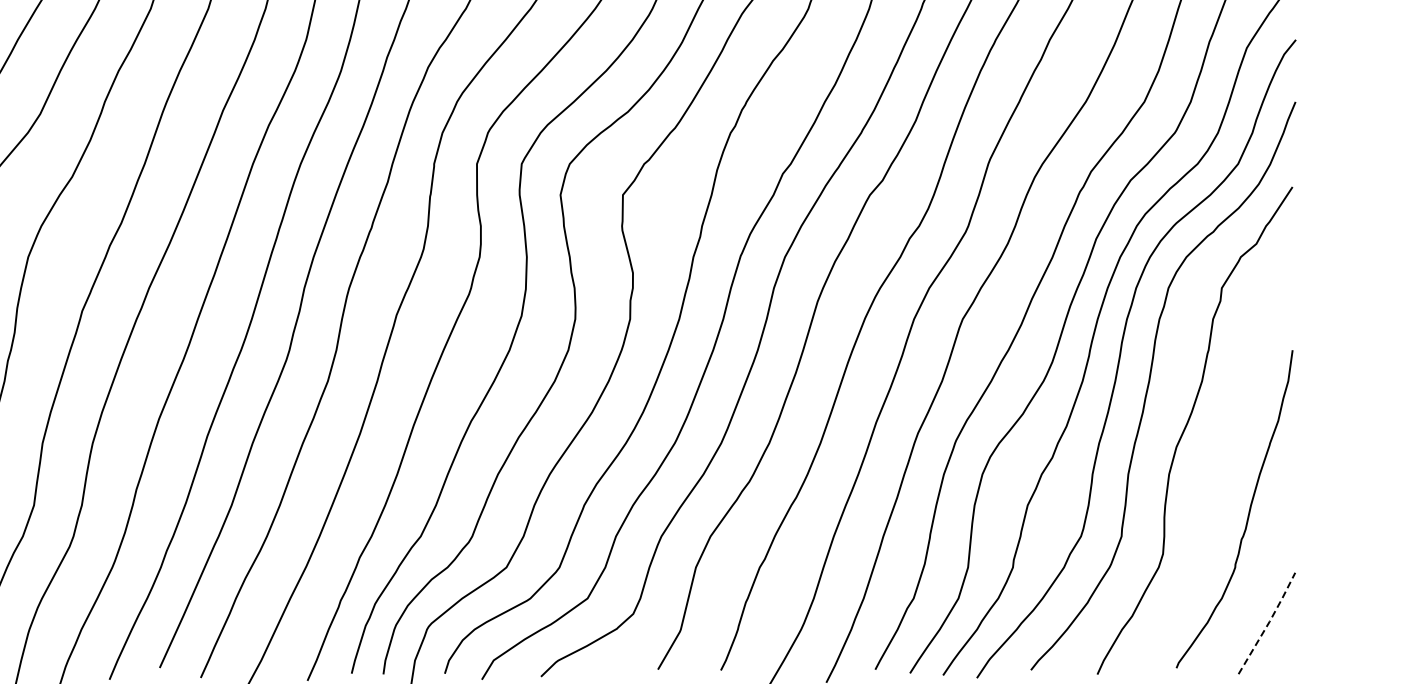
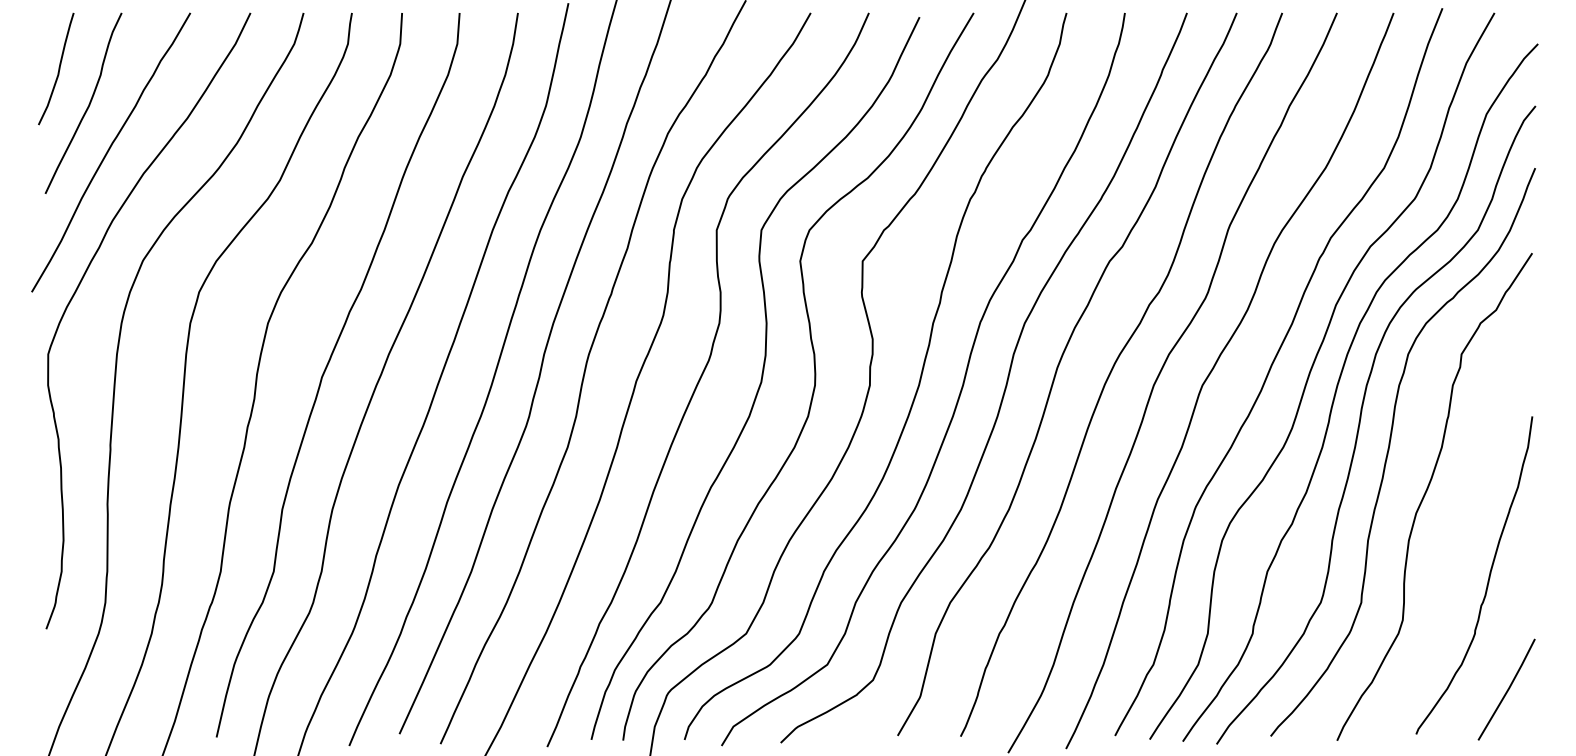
line: (1268, 622) -> (1508, 688), dashed -> solid

